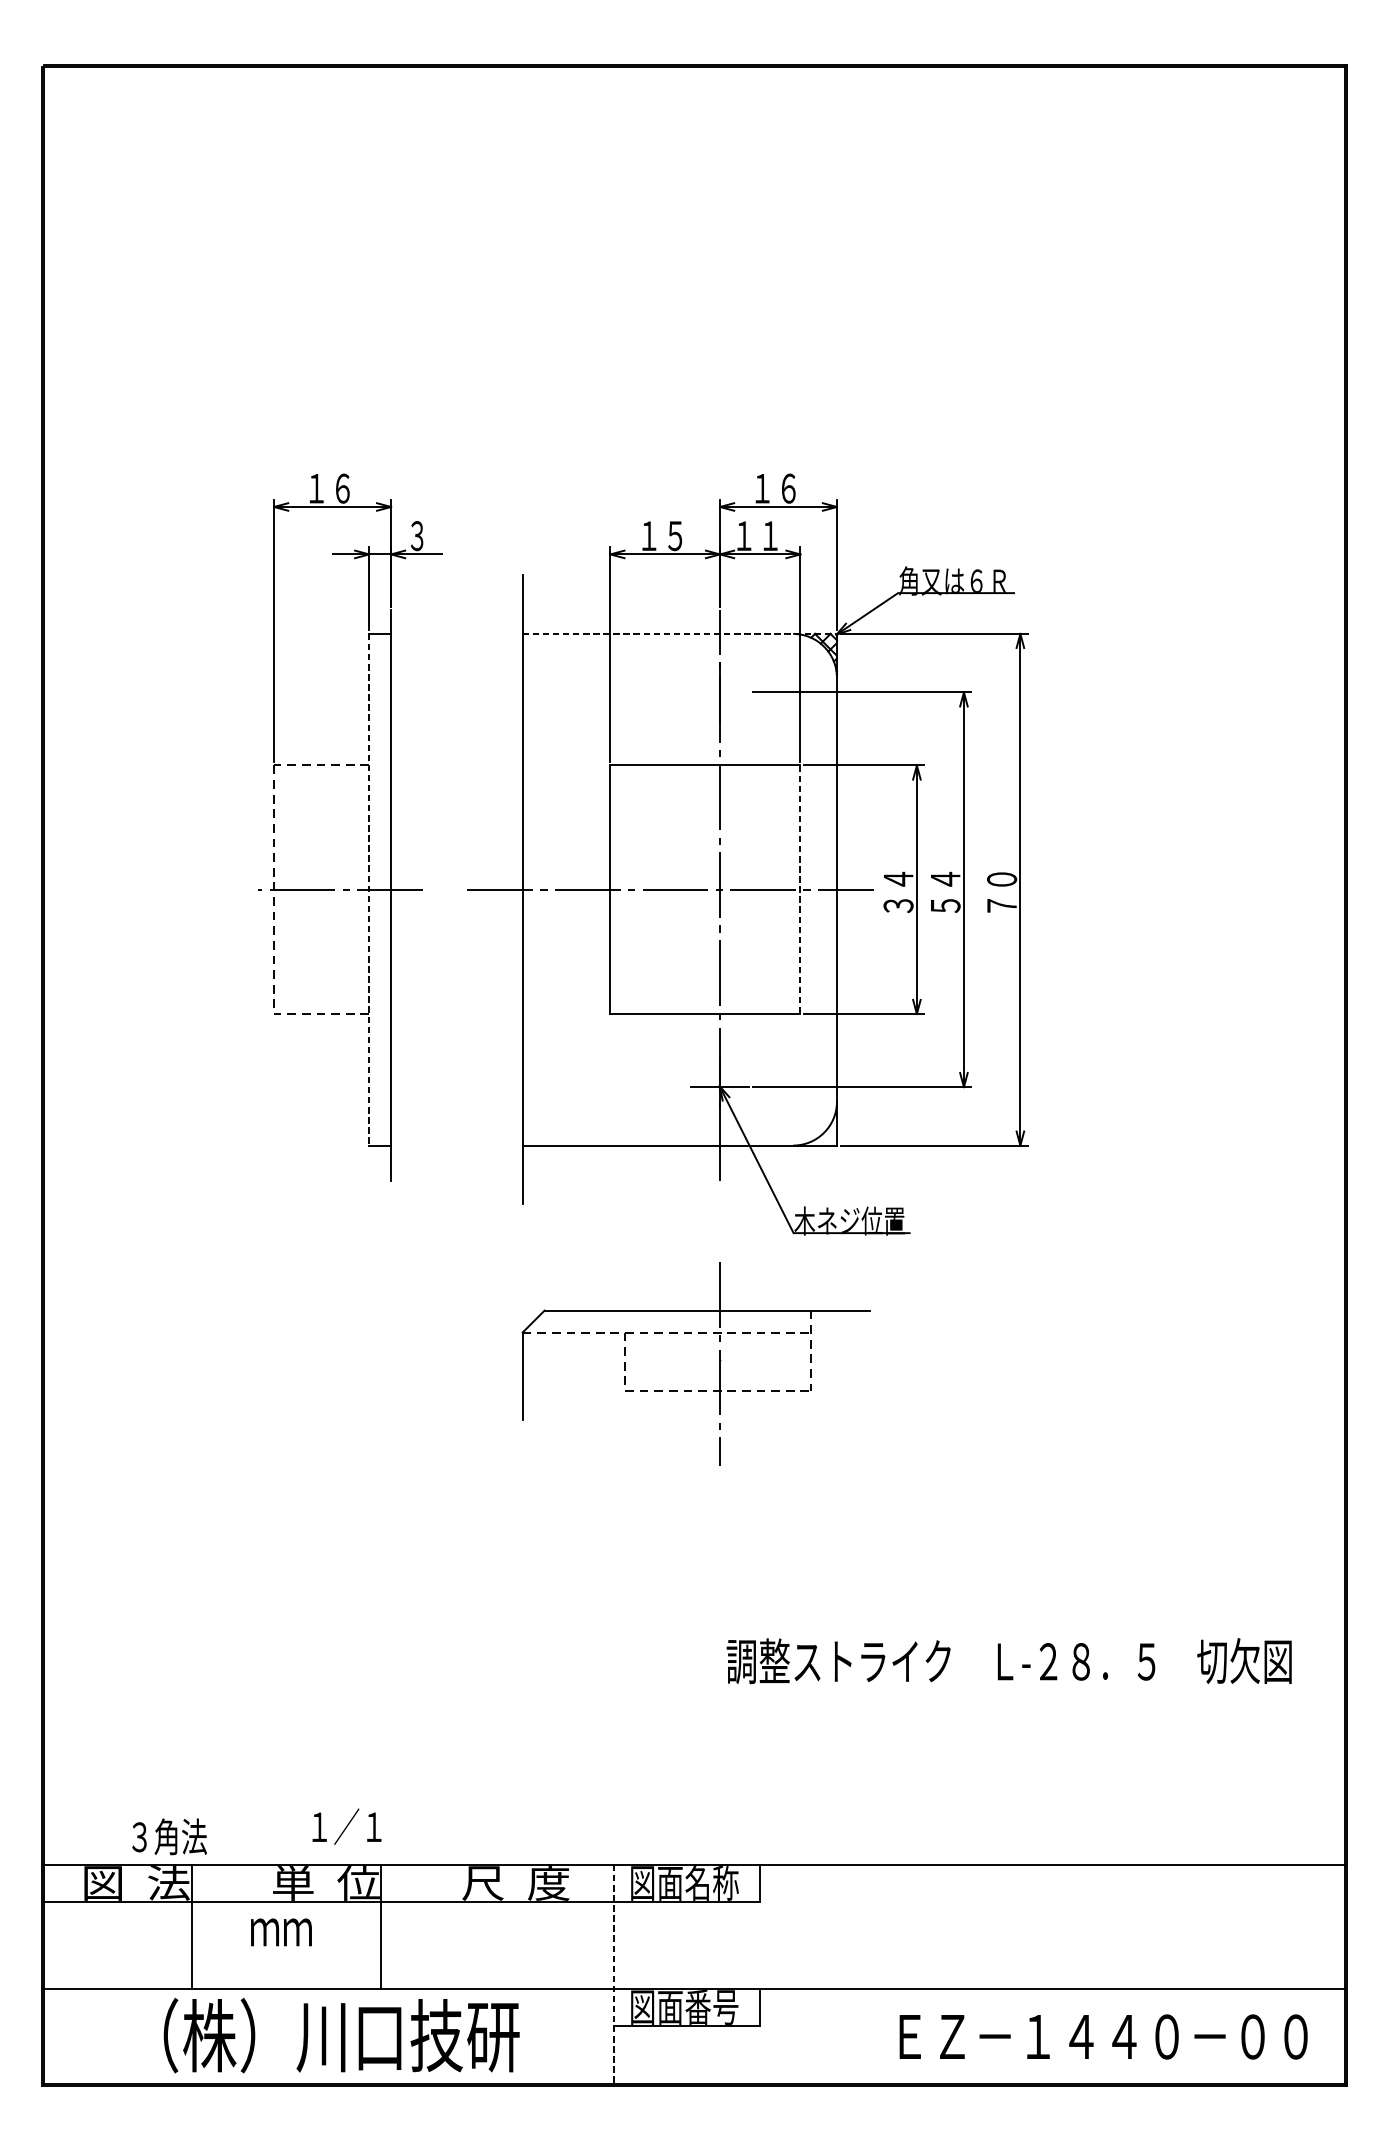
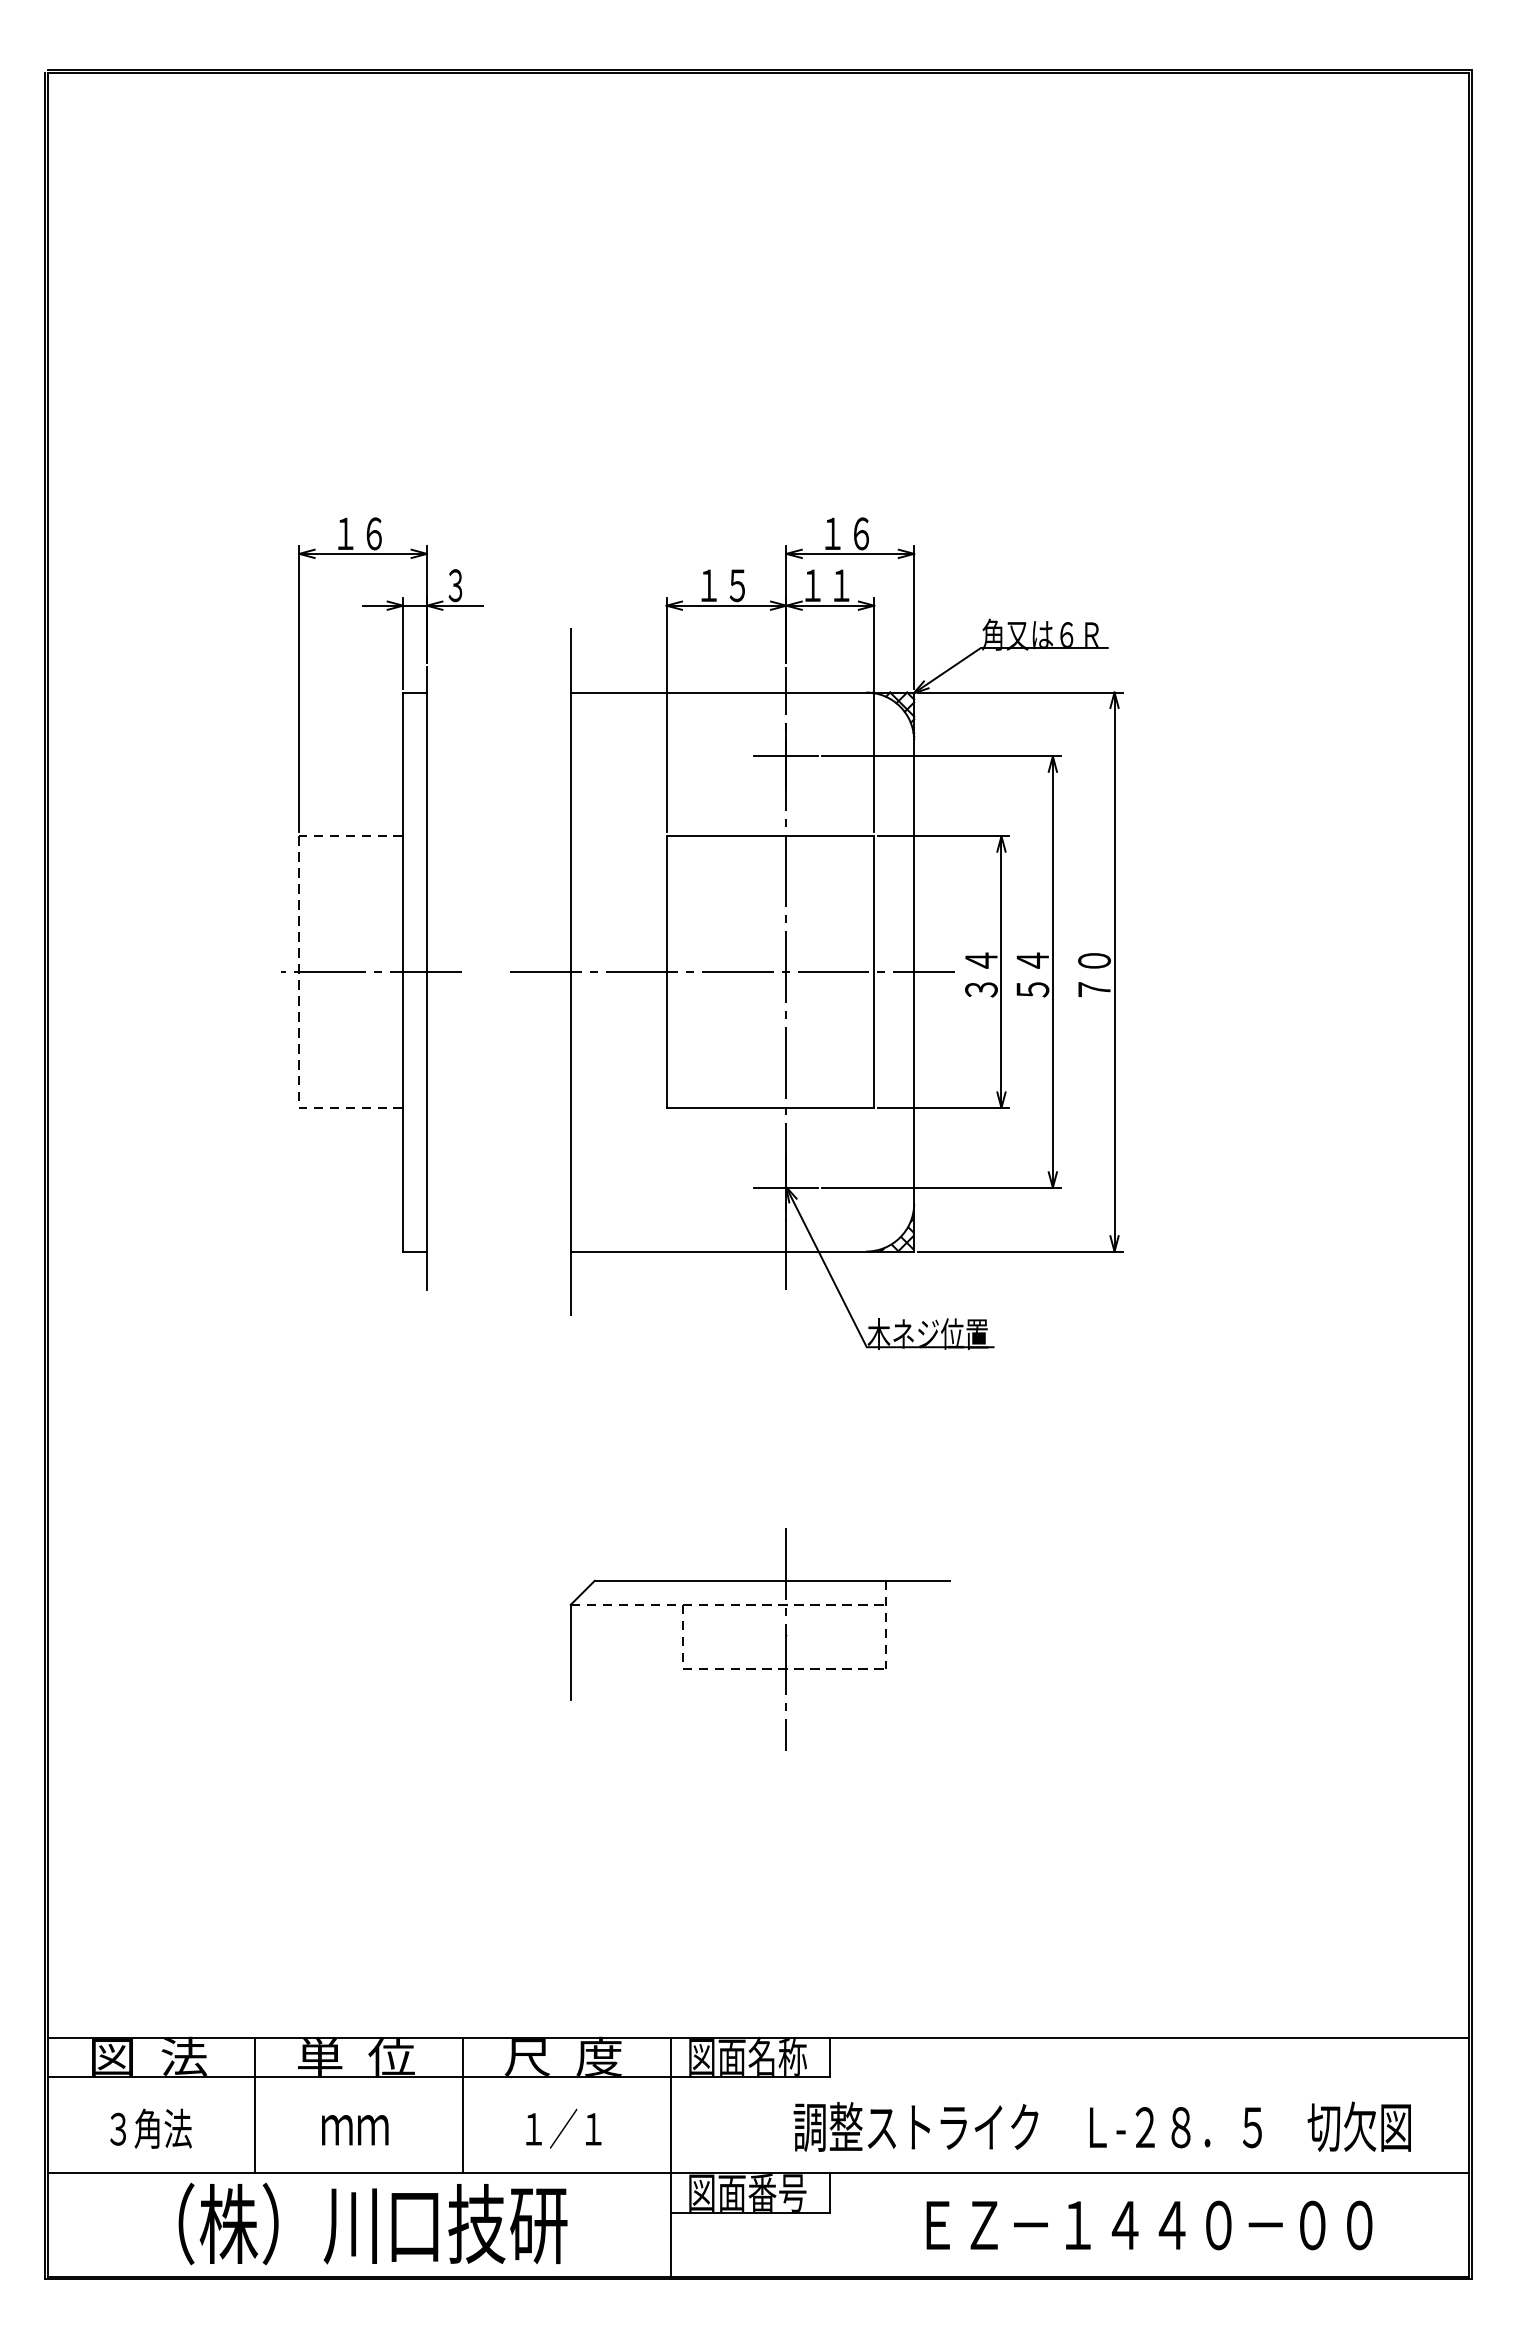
line: (679, 633) -> (742, 692), dashed -> solid
line: (720, 692) -> (786, 756), added
line: (369, 890) -> (403, 972), dashed -> solid
line: (800, 890) -> (874, 972), dashed -> solid
hatch: (820, 1128) -> (896, 1232), added
part: (719, 1364) -> (785, 1639), moved
text: (1008, 1660) -> (1101, 2126), moved
text: (346, 1826) -> (563, 2128), moved
text: (169, 1836) -> (150, 2128), moved
line: (192, 1927) -> (255, 2105), moved
line: (381, 1927) -> (463, 2105), moved
text: (281, 1932) -> (355, 2130), moved
line: (613, 1974) -> (670, 2157), dashed -> solid
text: (1103, 2037) -> (1149, 2225), moved

